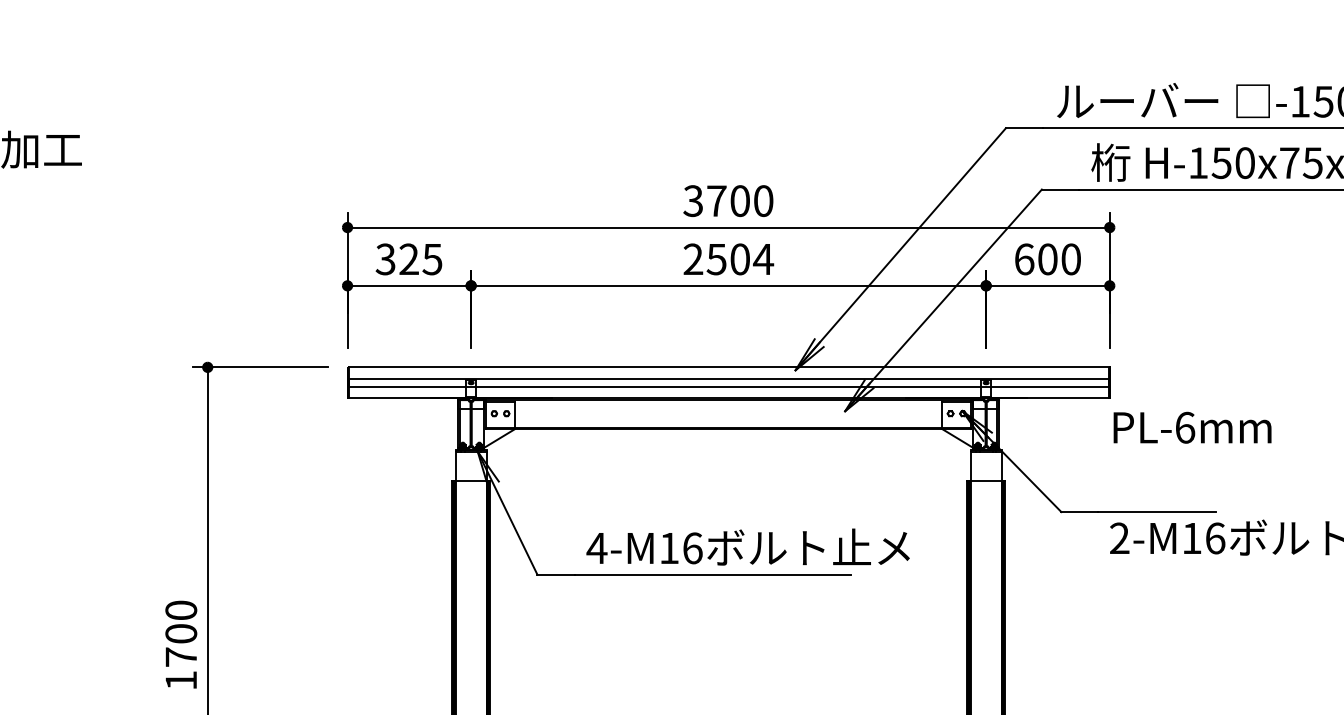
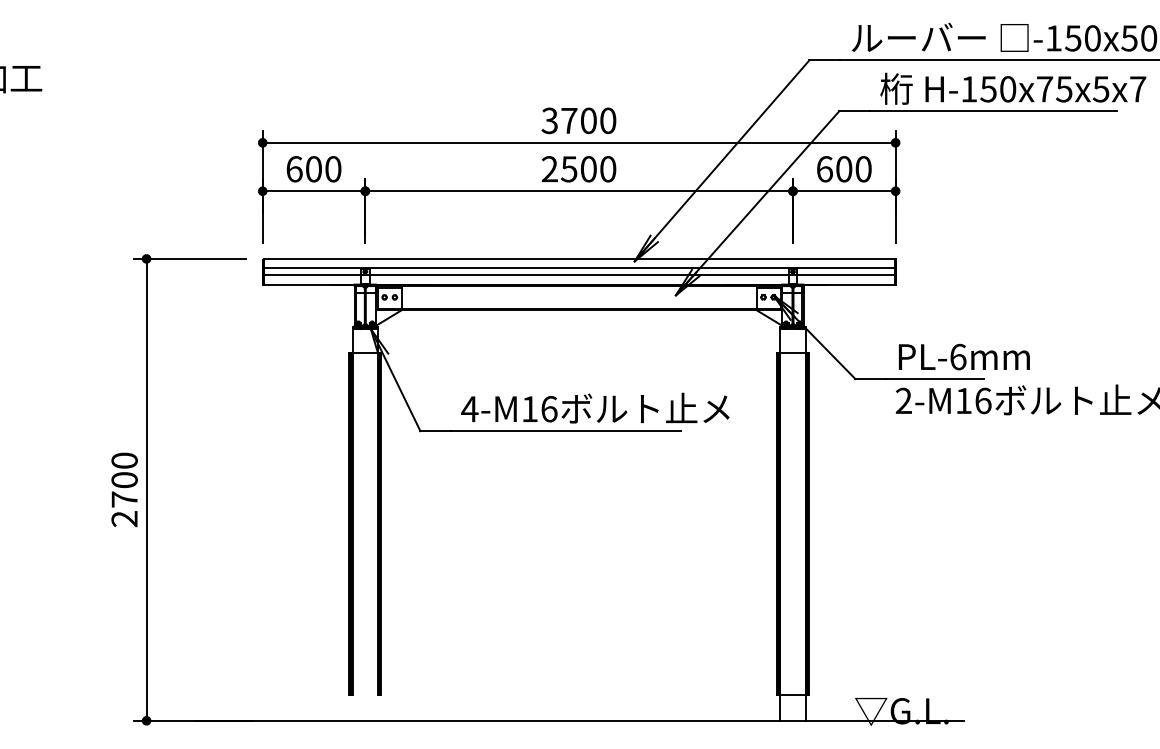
text: (408, 259) -> (313, 169), 325 -> 600
text: (762, 259) -> (607, 169), 2504 -> 2500
text: (1192, 427) -> (964, 356), moved
text: (181, 681) -> (124, 519), 1700 -> 2700

